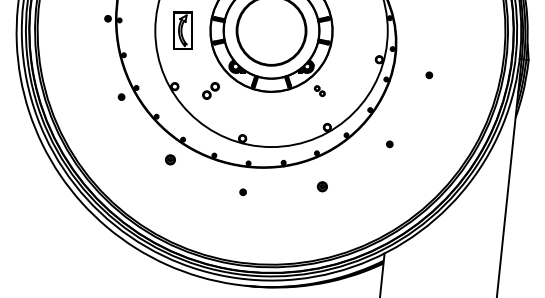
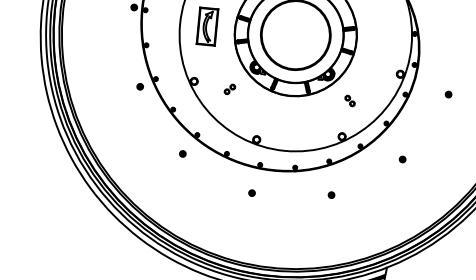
part: (211, 91) -> (230, 89), size x0.62
part: (319, 91) -> (349, 101), moved
part: (170, 159) -> (182, 153), size x0.62
part: (322, 186) -> (331, 195), size x0.62

